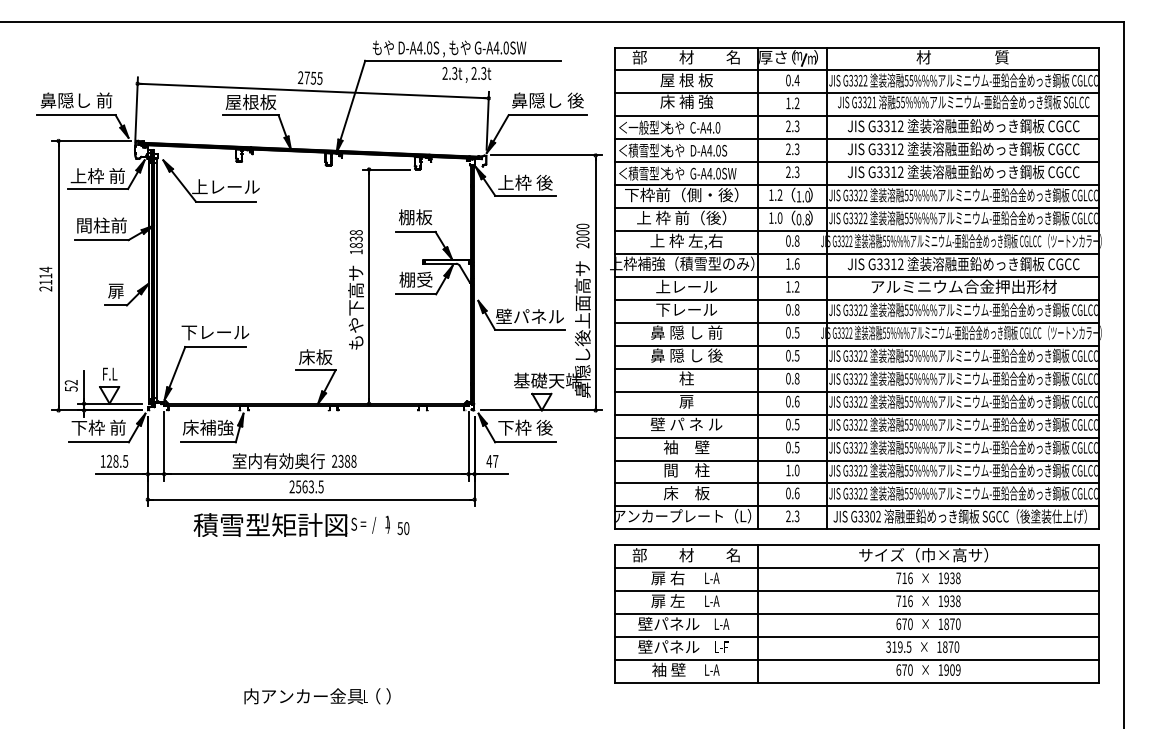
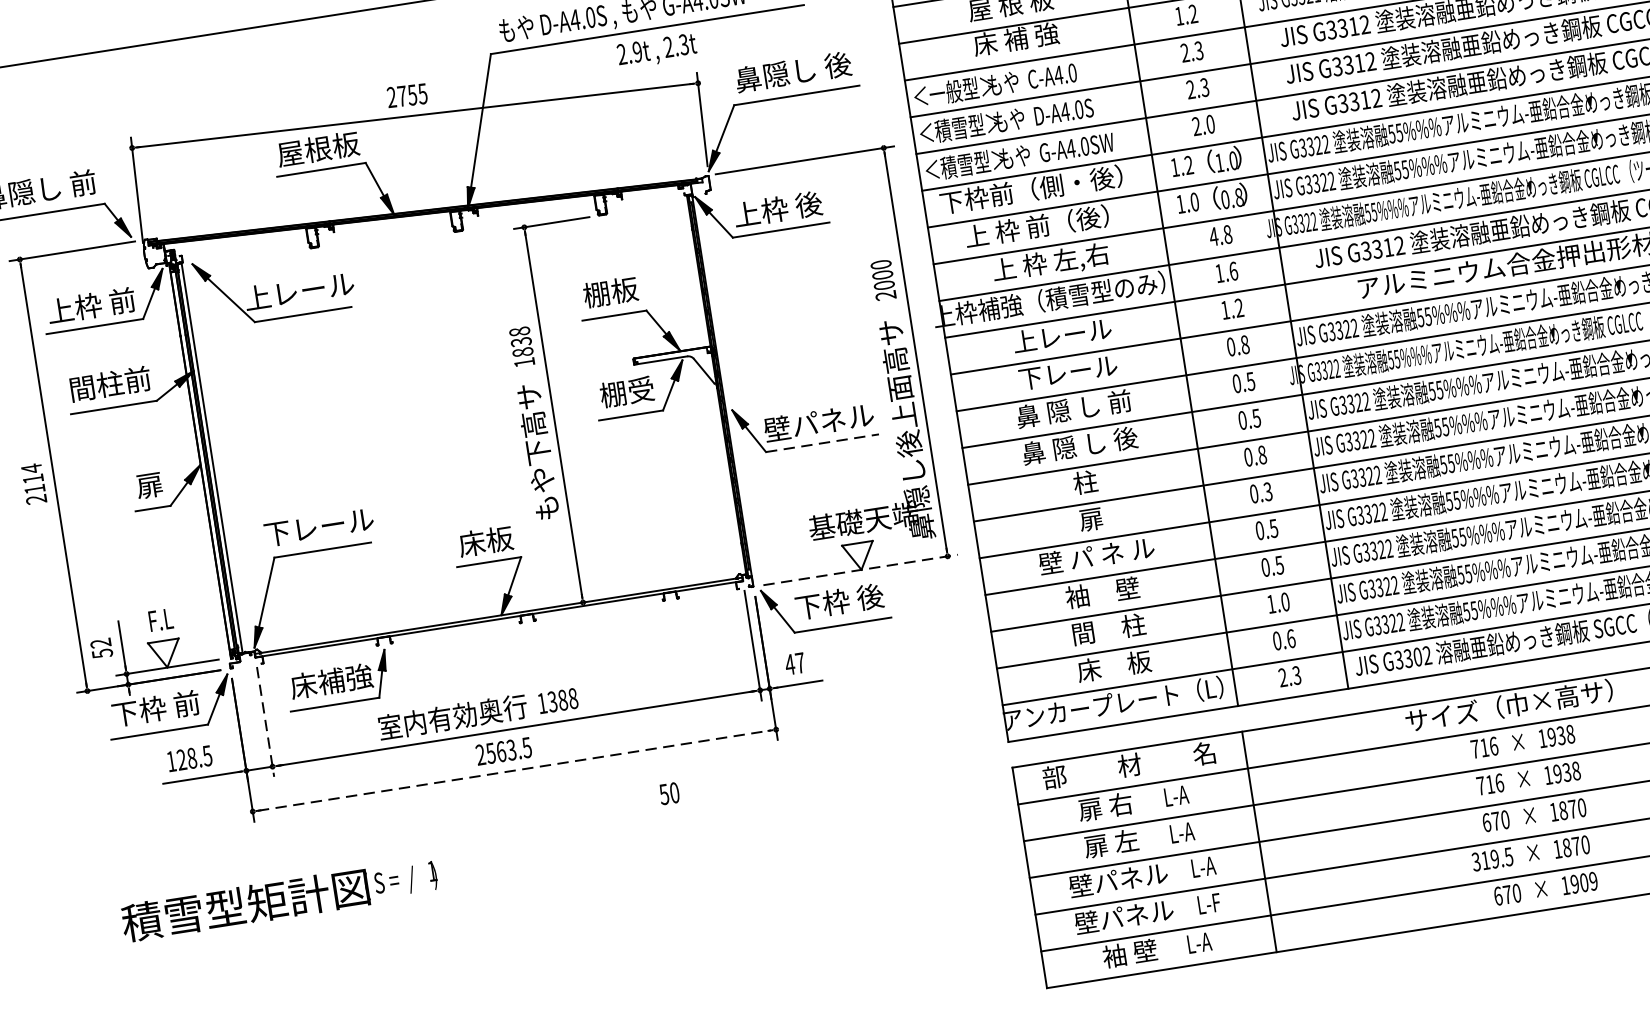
text: (454, 73) -> (637, 52), 2.3t -> 2.9t
text: (796, 171) -> (1209, 123), 2.3 -> 2.0
text: (787, 240) -> (1212, 236), 0.8 -> 4.8
line: (530, 329) -> (822, 443), solid -> dashed
text: (796, 401) -> (1267, 491), 0.6 -> 0.3
line: (541, 410) -> (860, 570), solid -> dashed
line: (164, 446) -> (266, 722), solid -> dashed
text: (334, 460) -> (541, 702), 2388 -> 1388
line: (311, 499) -> (514, 770), solid -> dashed
text: (291, 524) -> (279, 899), moved

